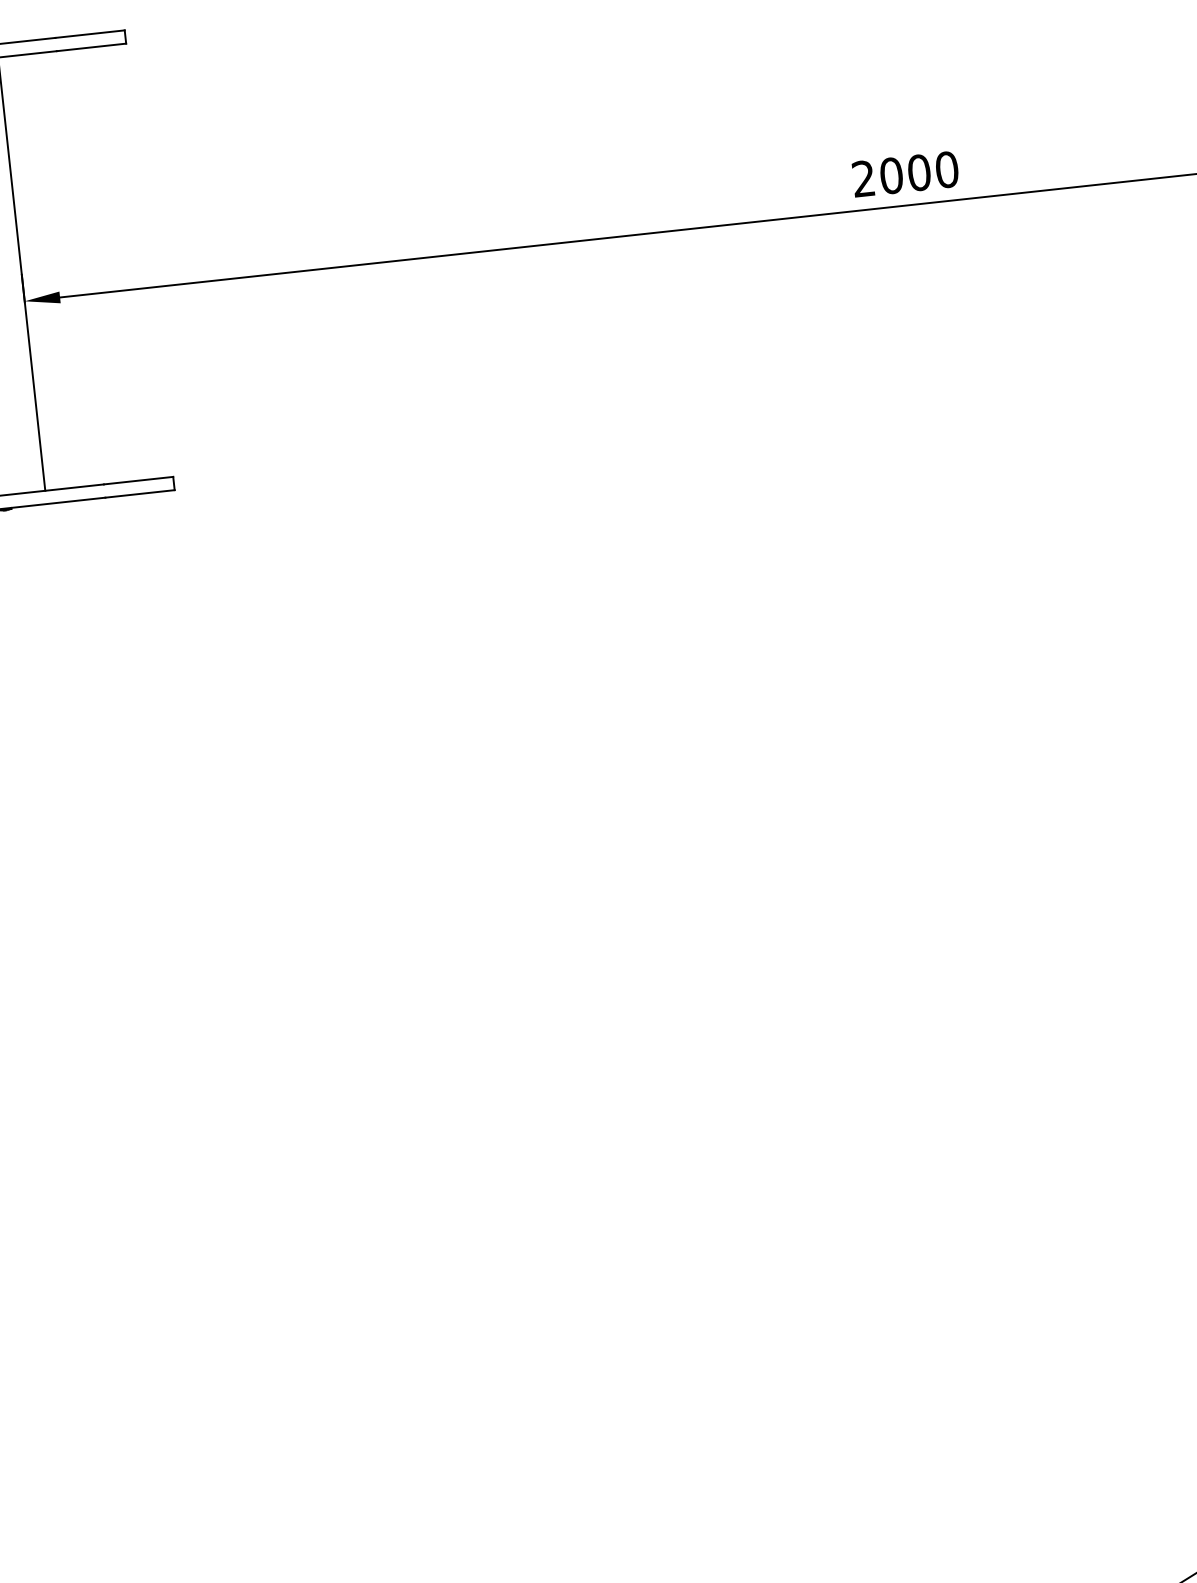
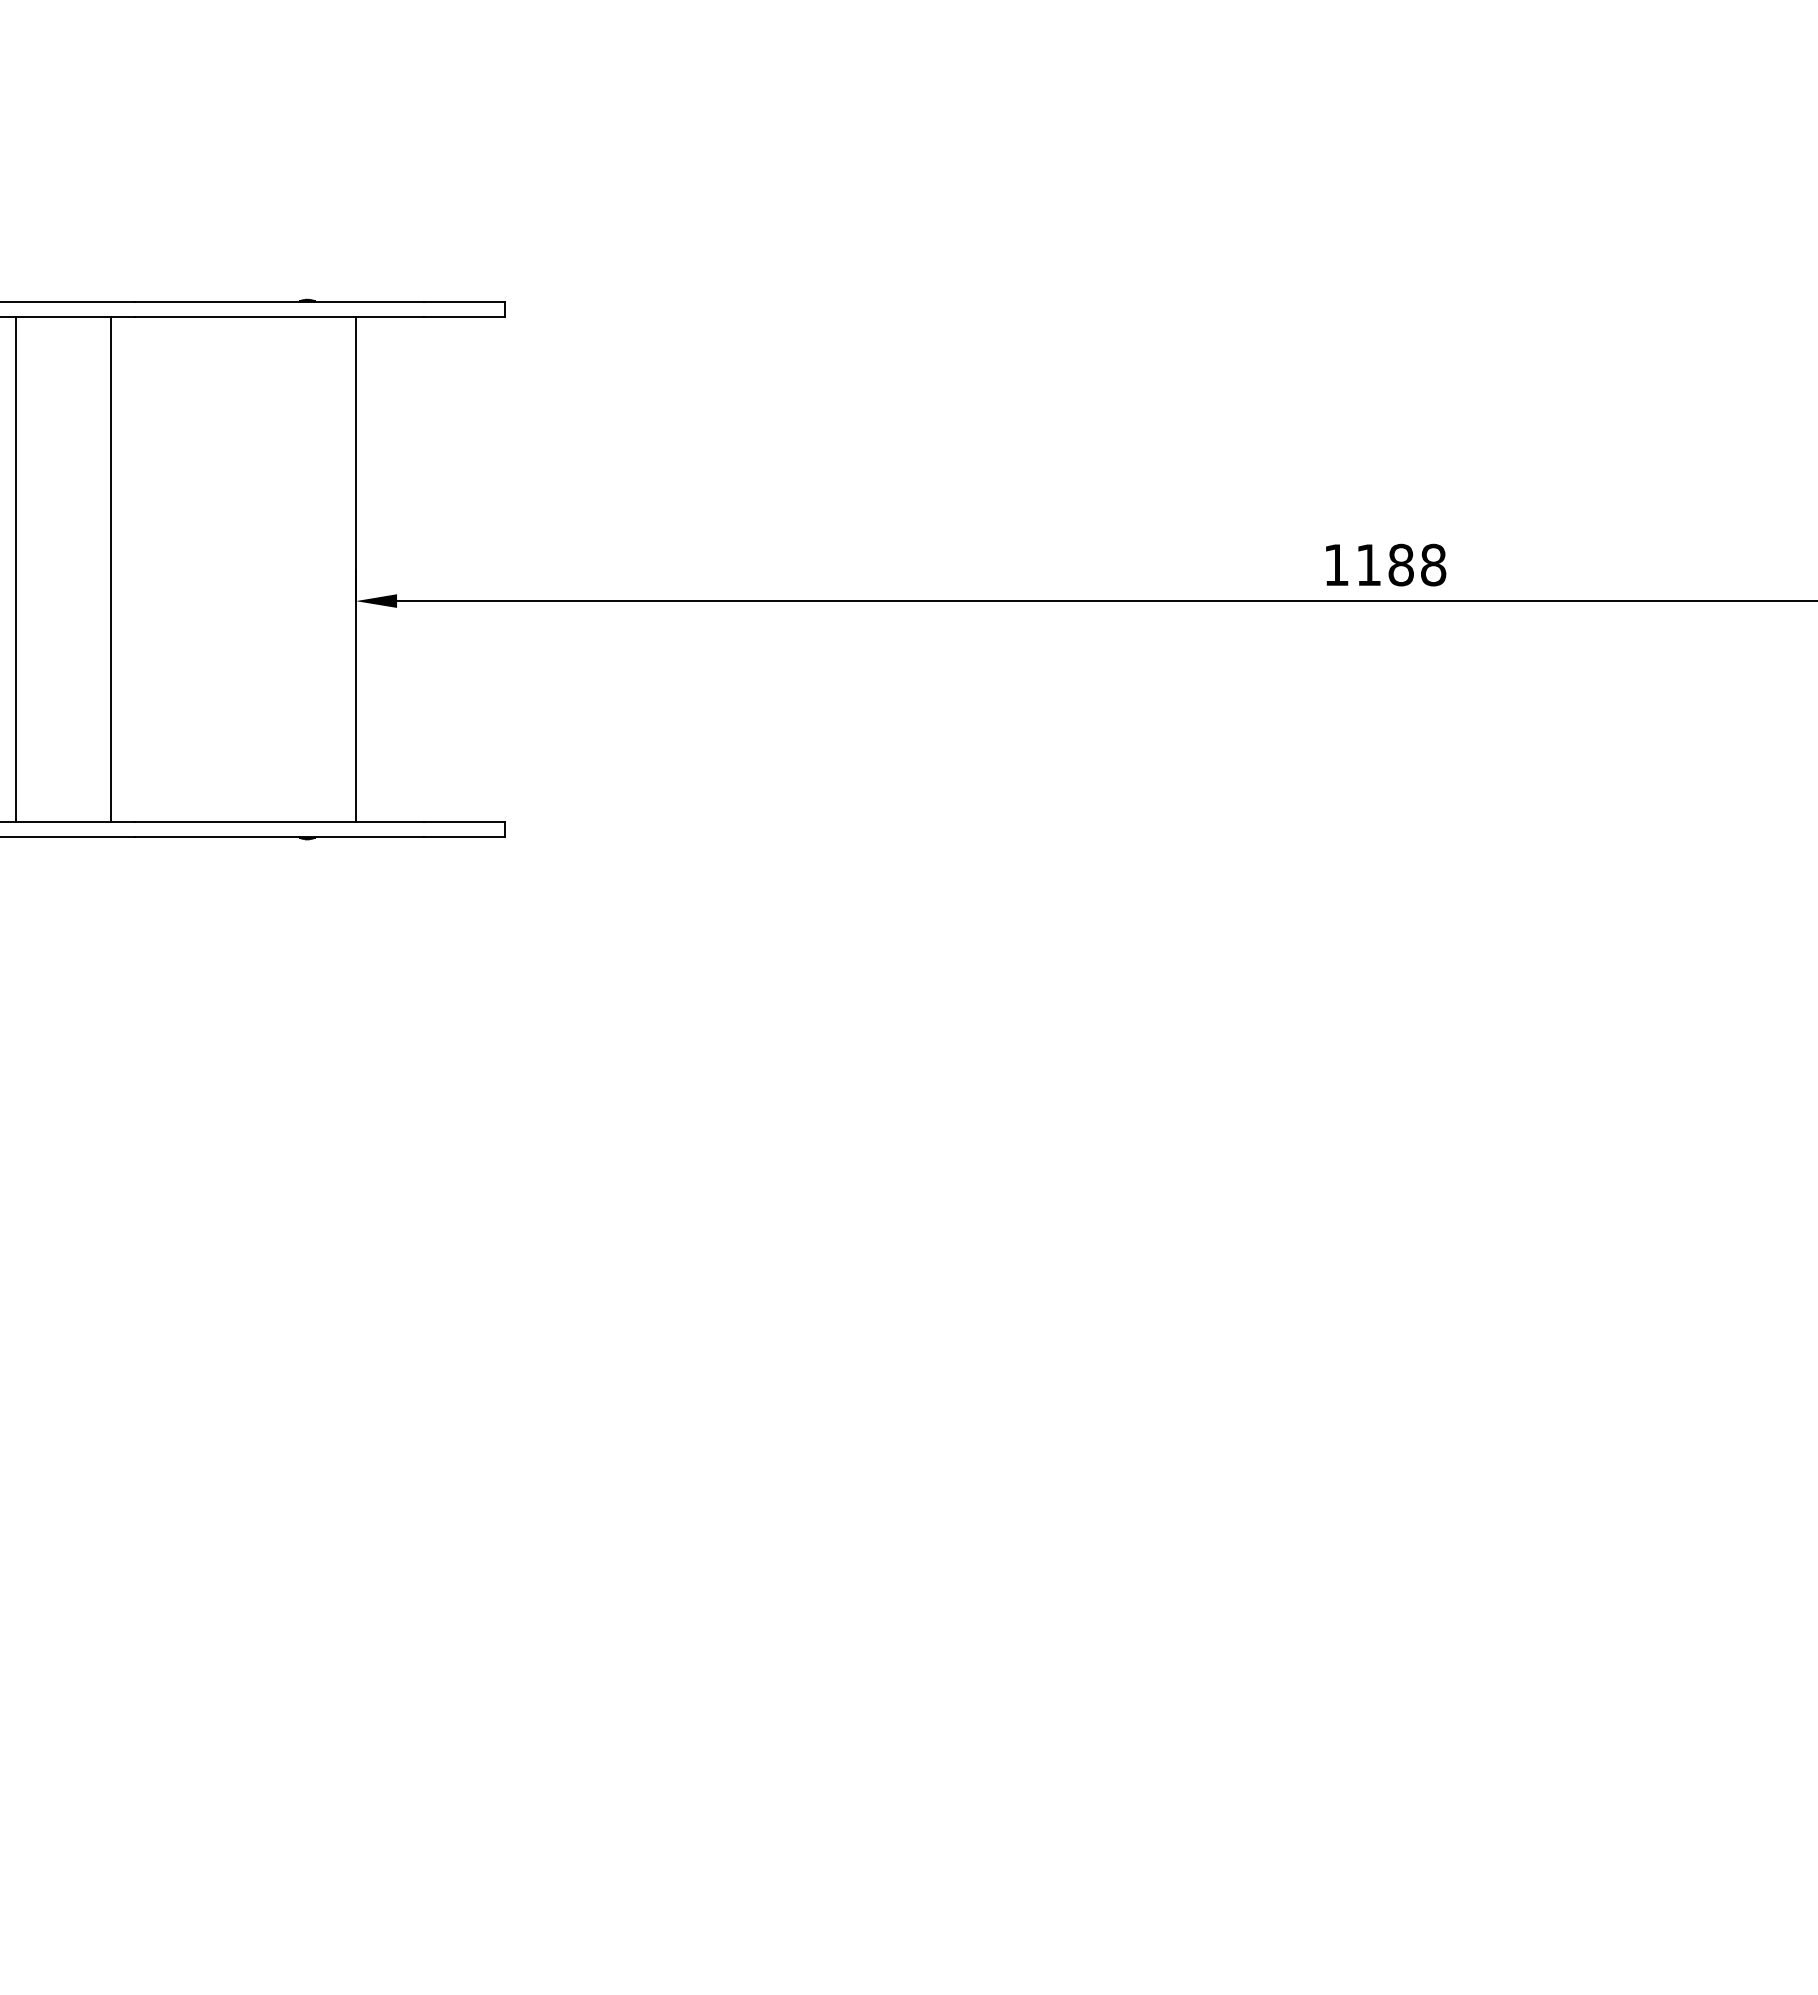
text: (905, 173) -> (1385, 564), 2000 -> 1188

